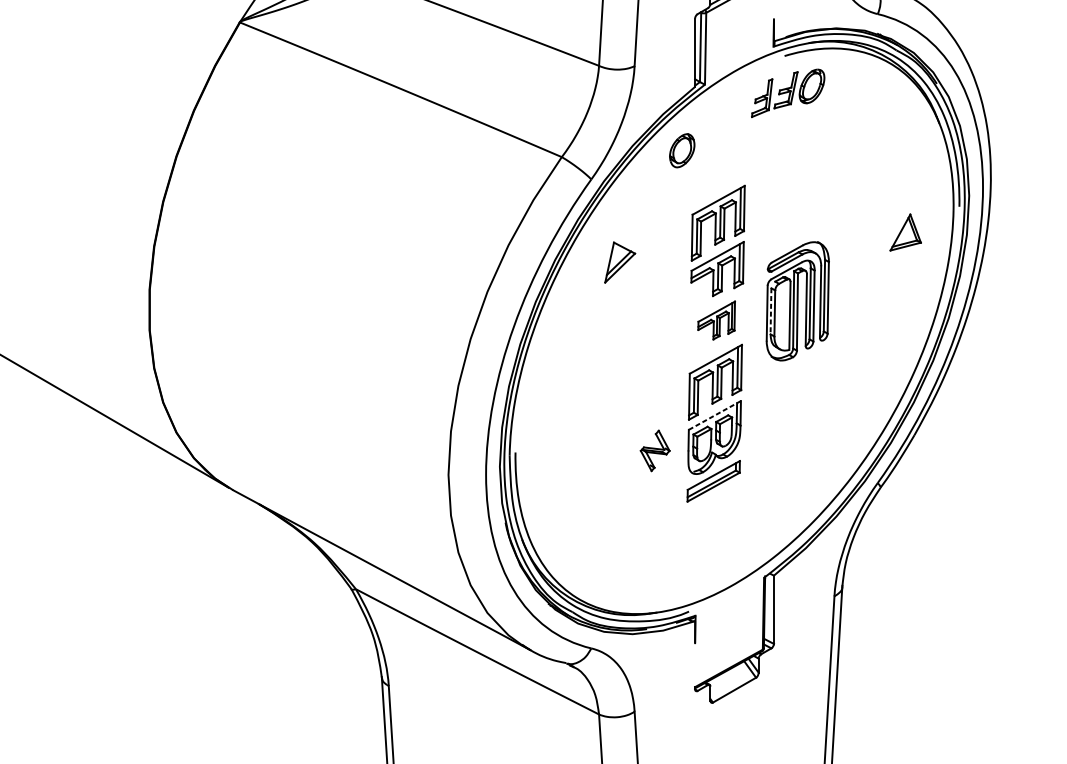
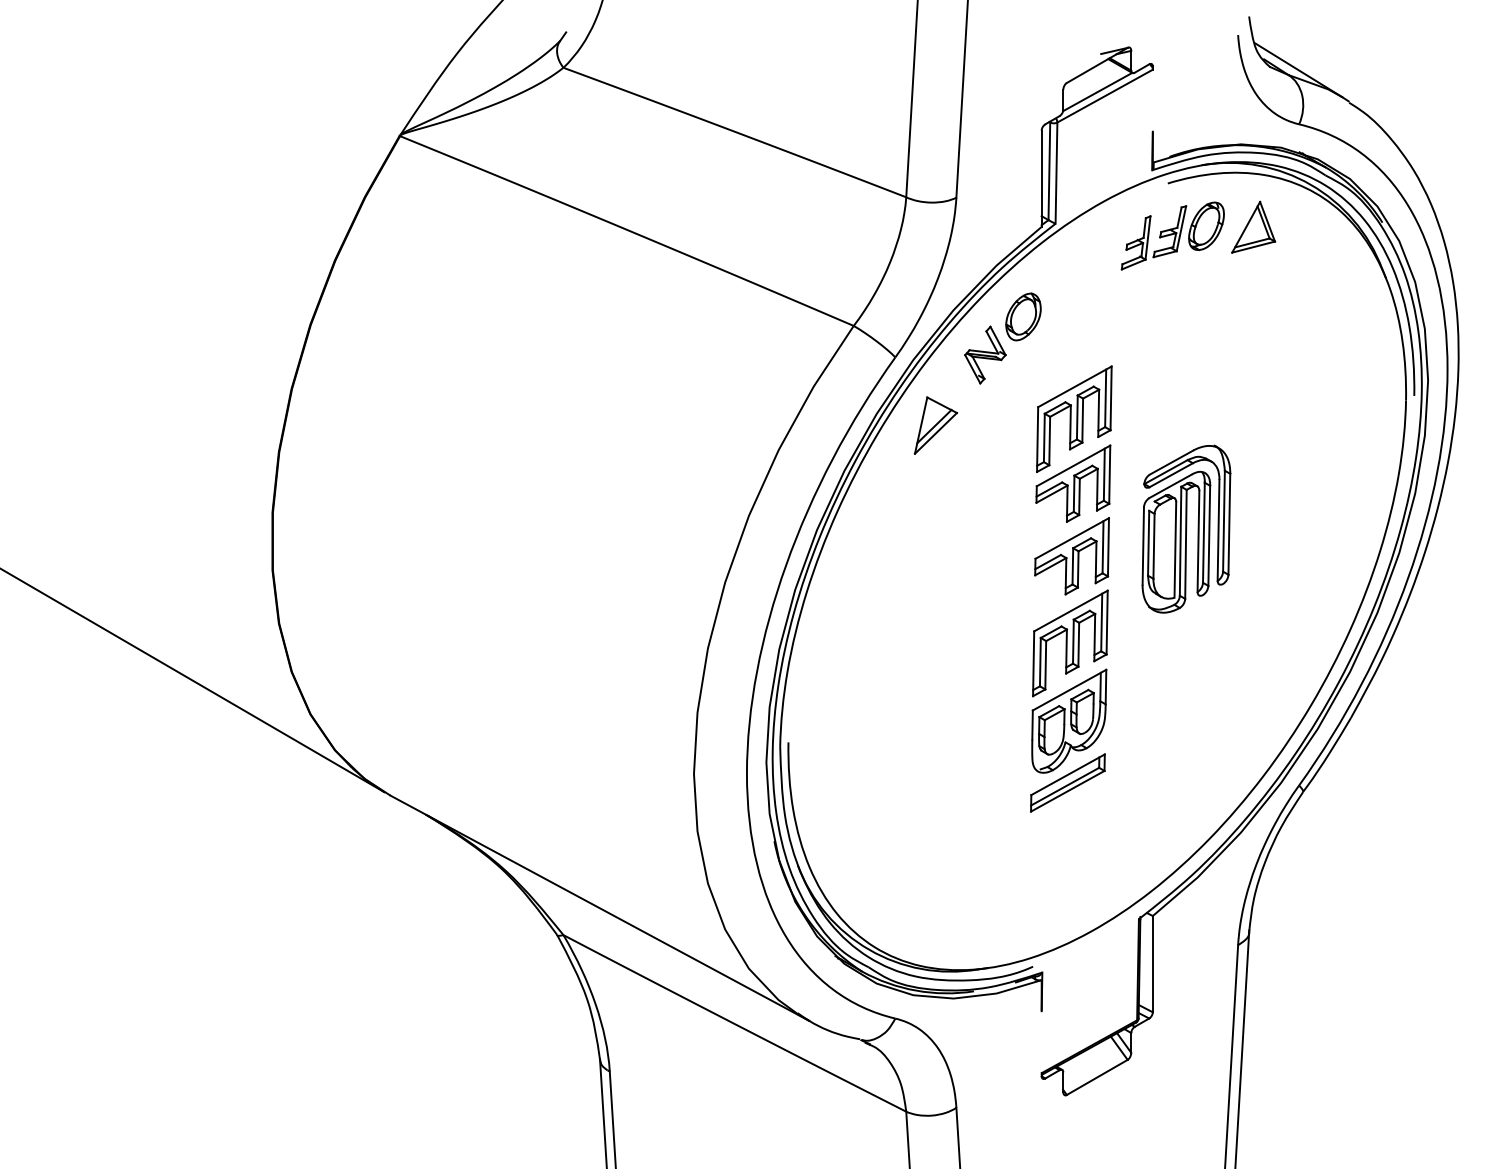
part: (905, 231) -> (1253, 226), moved
part: (619, 262) -> (935, 425), moved
line: (770, 311) -> (1148, 543), dashed -> solid
part: (716, 320) -> (1071, 556), size x1.43
line: (714, 415) -> (1069, 690), dashed -> solid
part: (655, 450) -> (985, 354), moved

